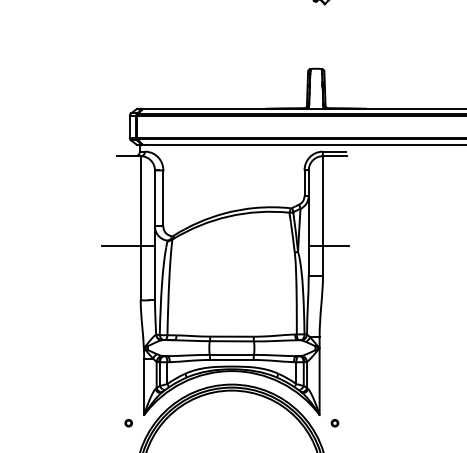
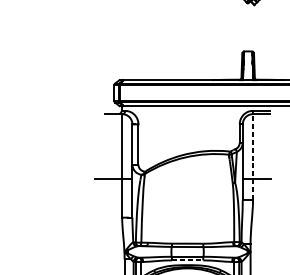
line: (323, 216) -> (253, 157), solid -> dashed
line: (231, 359) -> (187, 260), solid -> dashed

